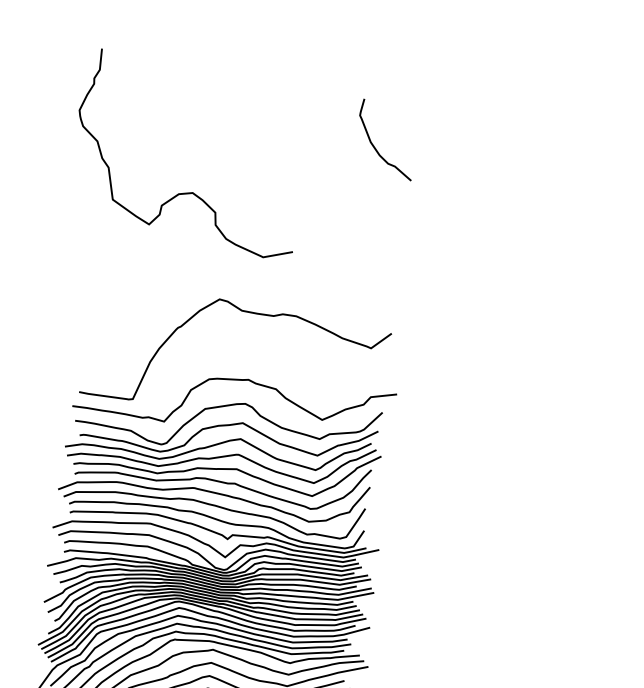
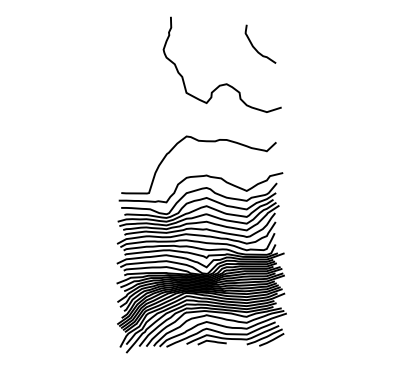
curve: (188, 191) -> (224, 83), moved

